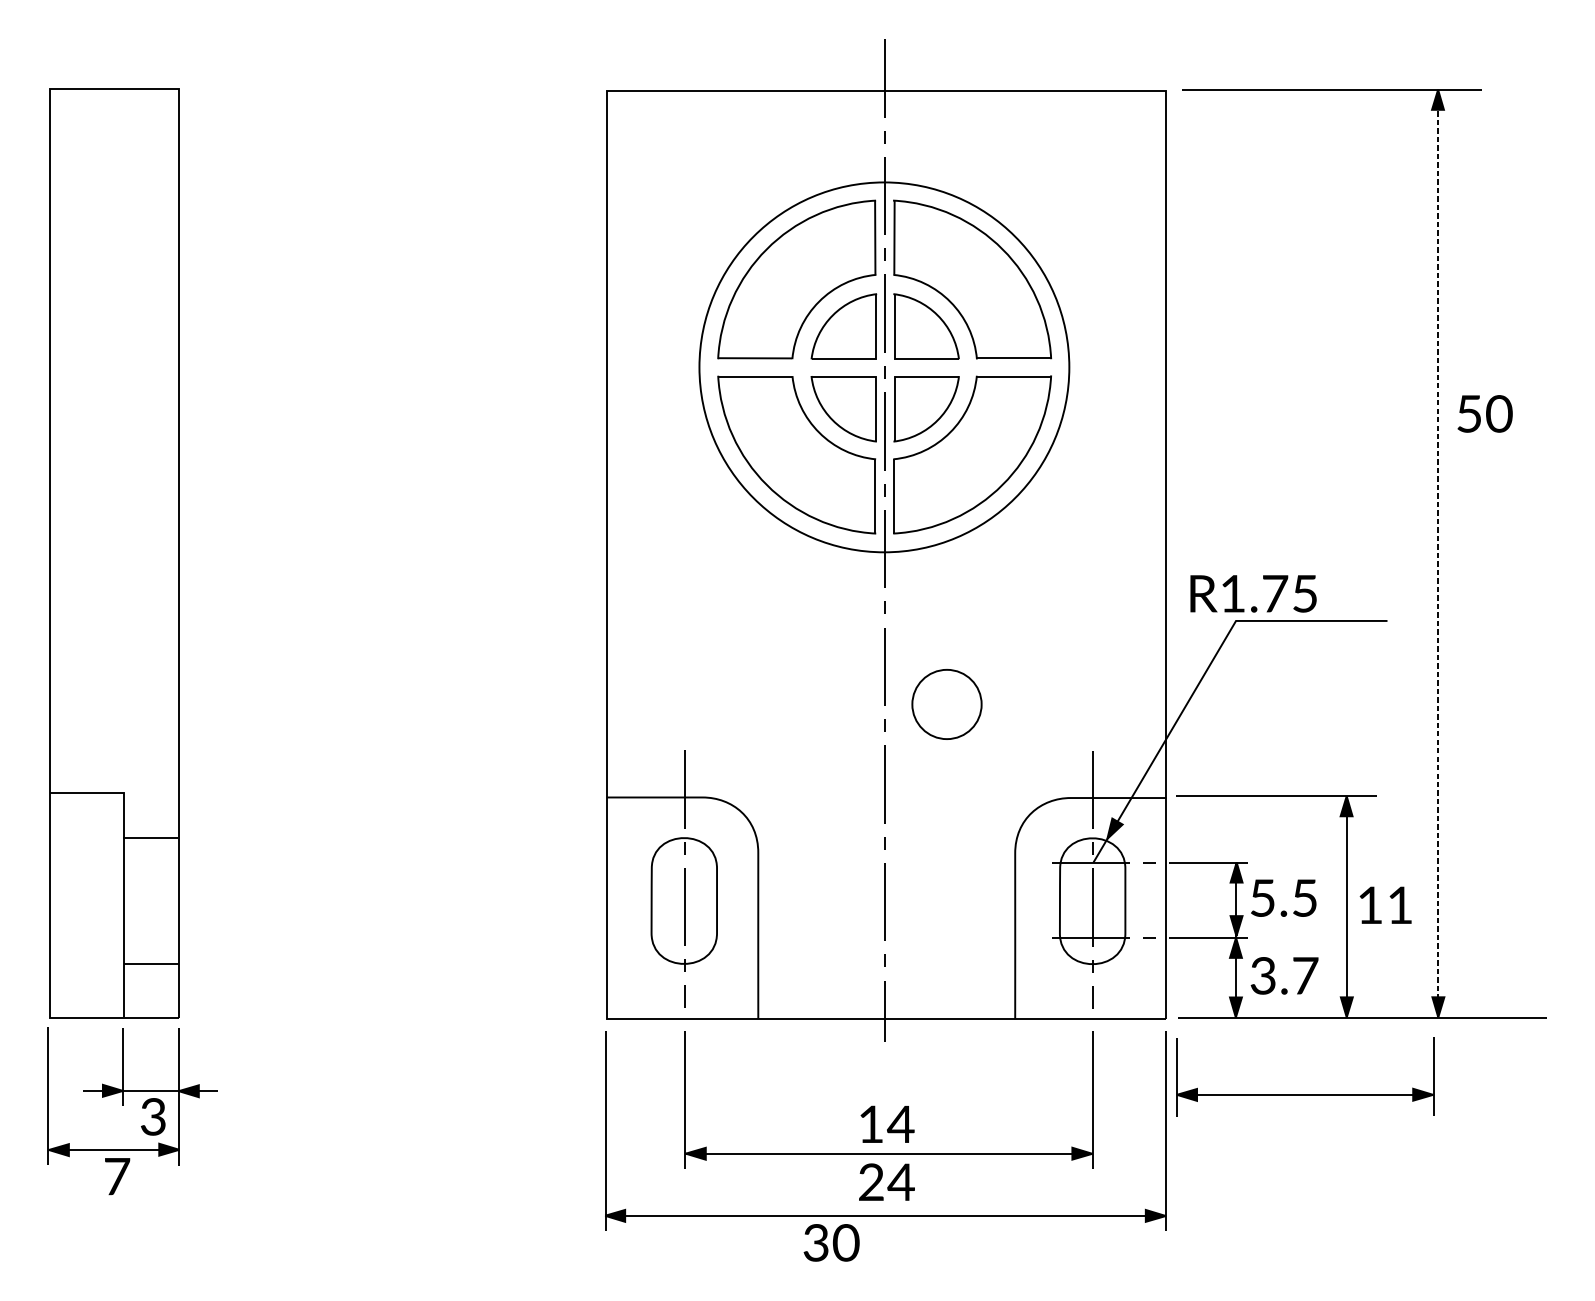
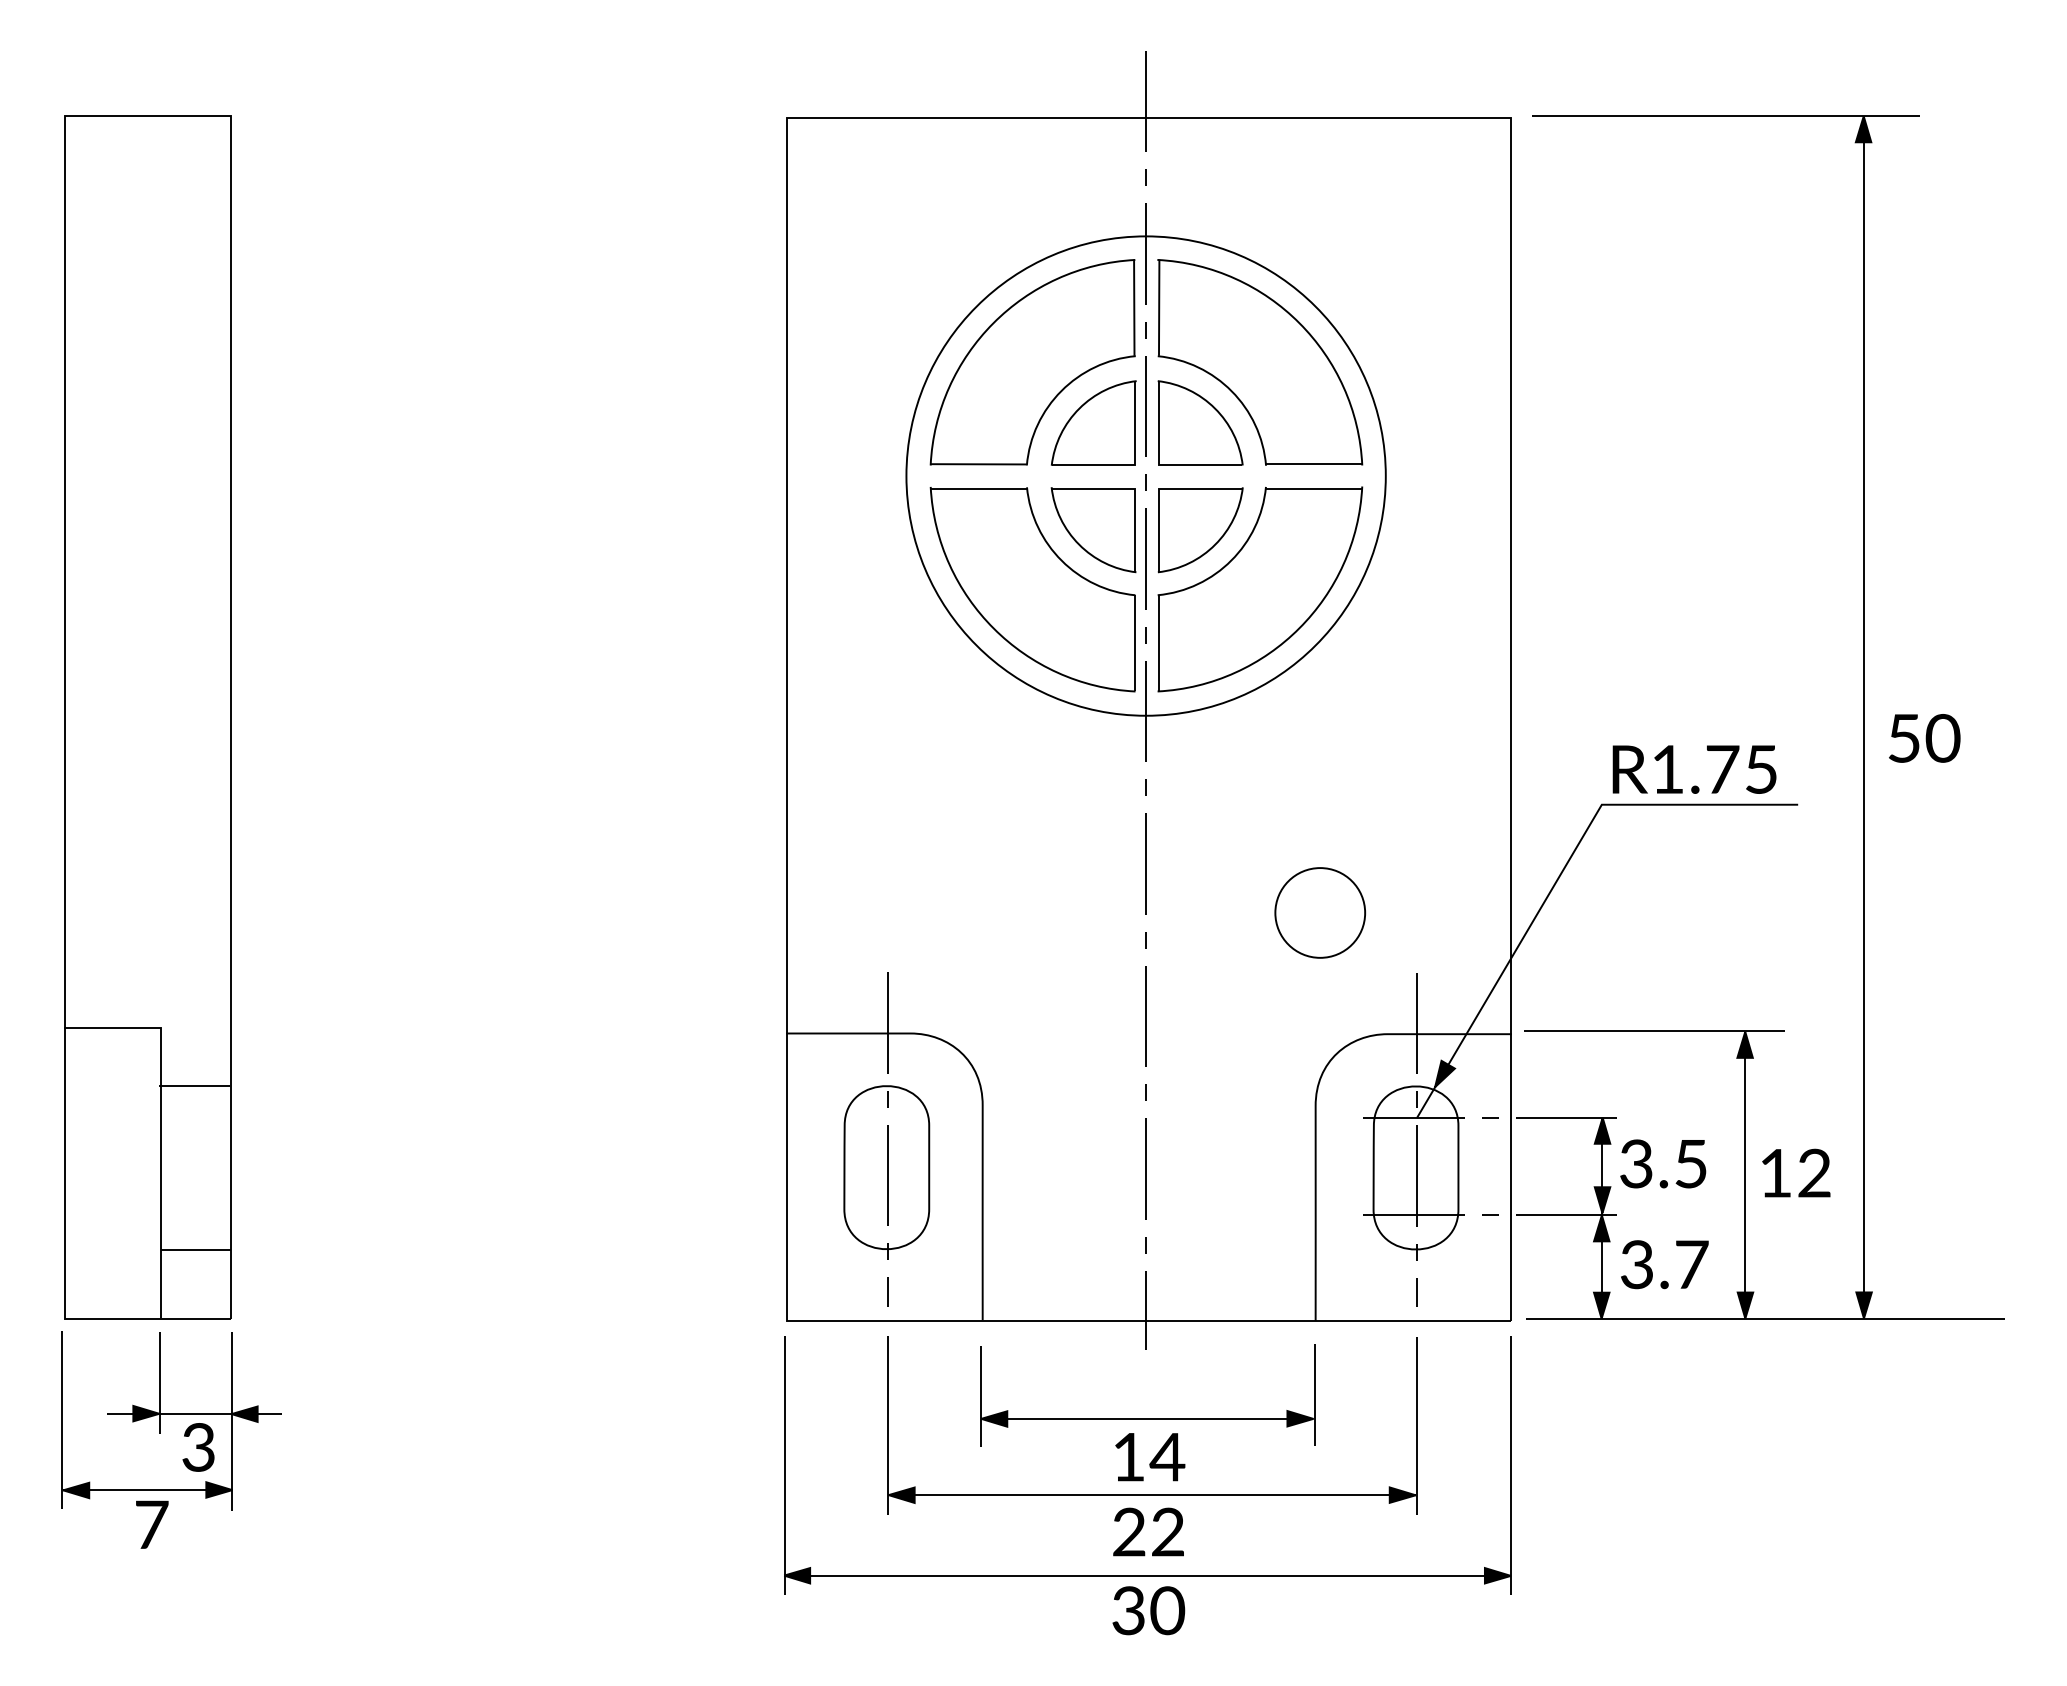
text: (1484, 414) -> (1924, 738), moved
line: (1437, 553) -> (1863, 717), dashed -> solid
text: (1253, 593) -> (1694, 769), moved
part: (947, 704) -> (1320, 912), moved
text: (1262, 897) -> (1636, 1163), 5.5 -> 3.5
text: (1400, 904) -> (1814, 1172), 11 -> 12
part: (1305, 1094) -> (1147, 1418), moved
text: (900, 1181) -> (1167, 1531), 24 -> 22
text: (831, 1242) -> (1148, 1610), moved

